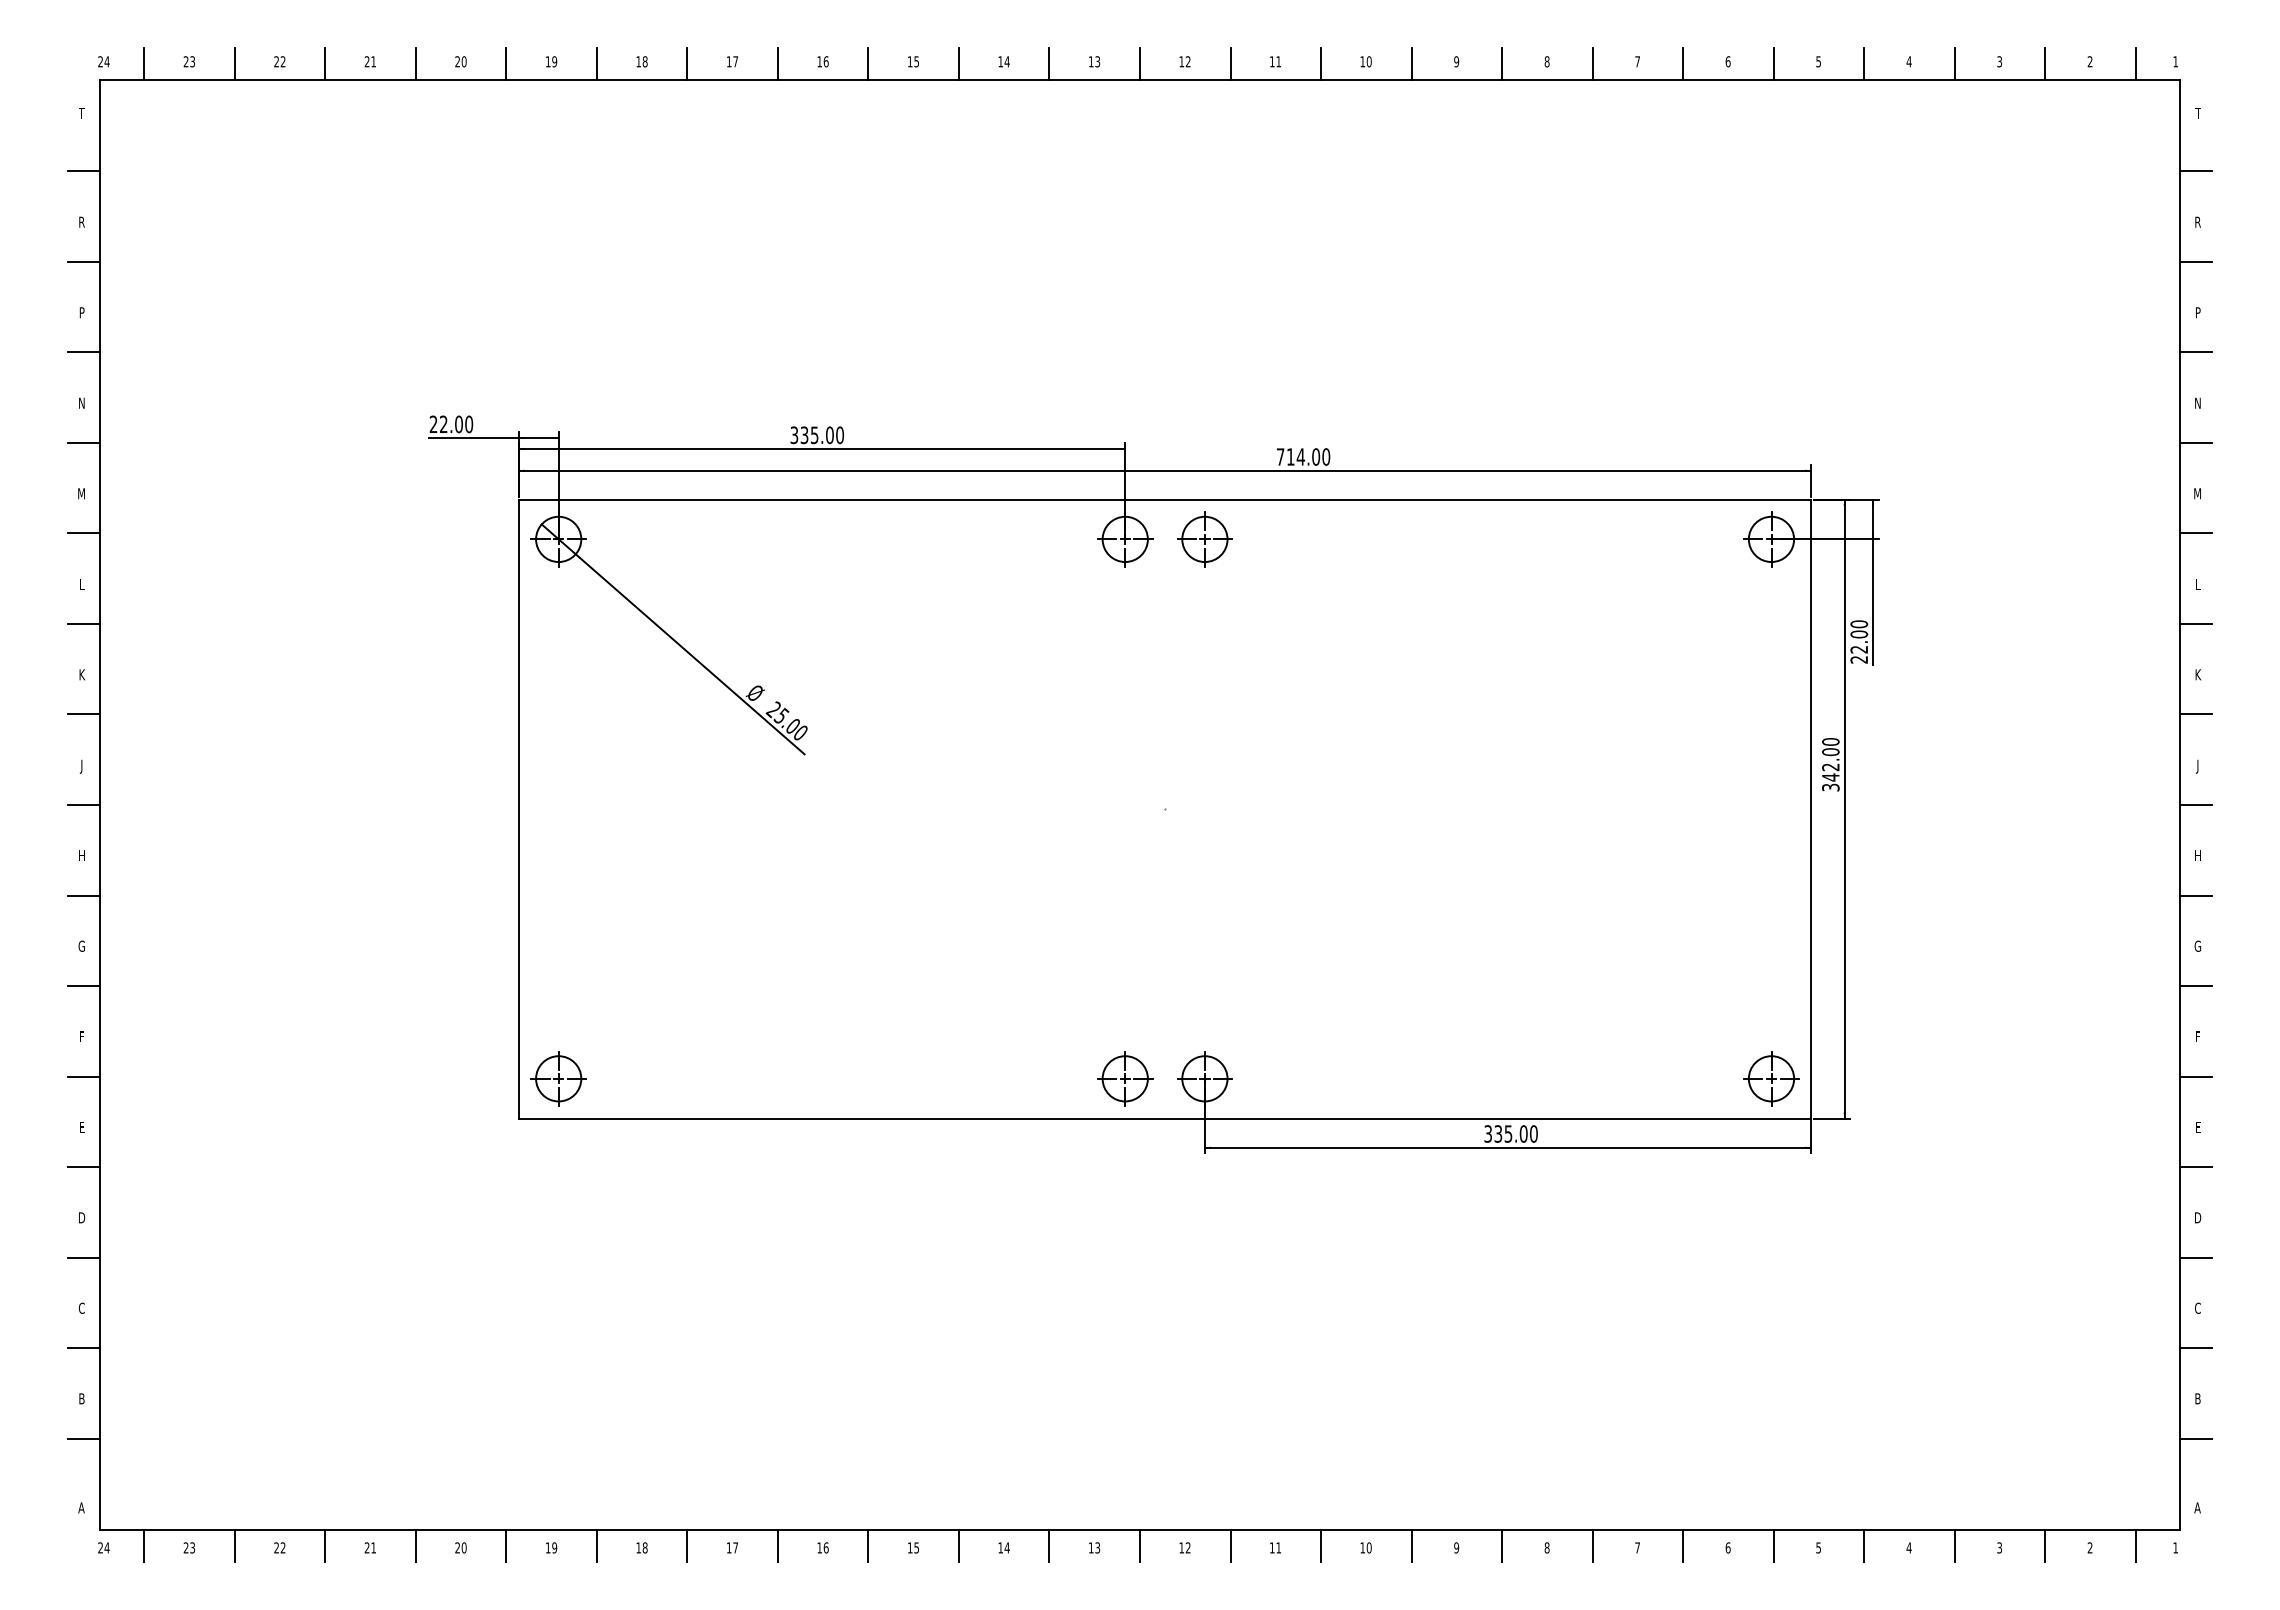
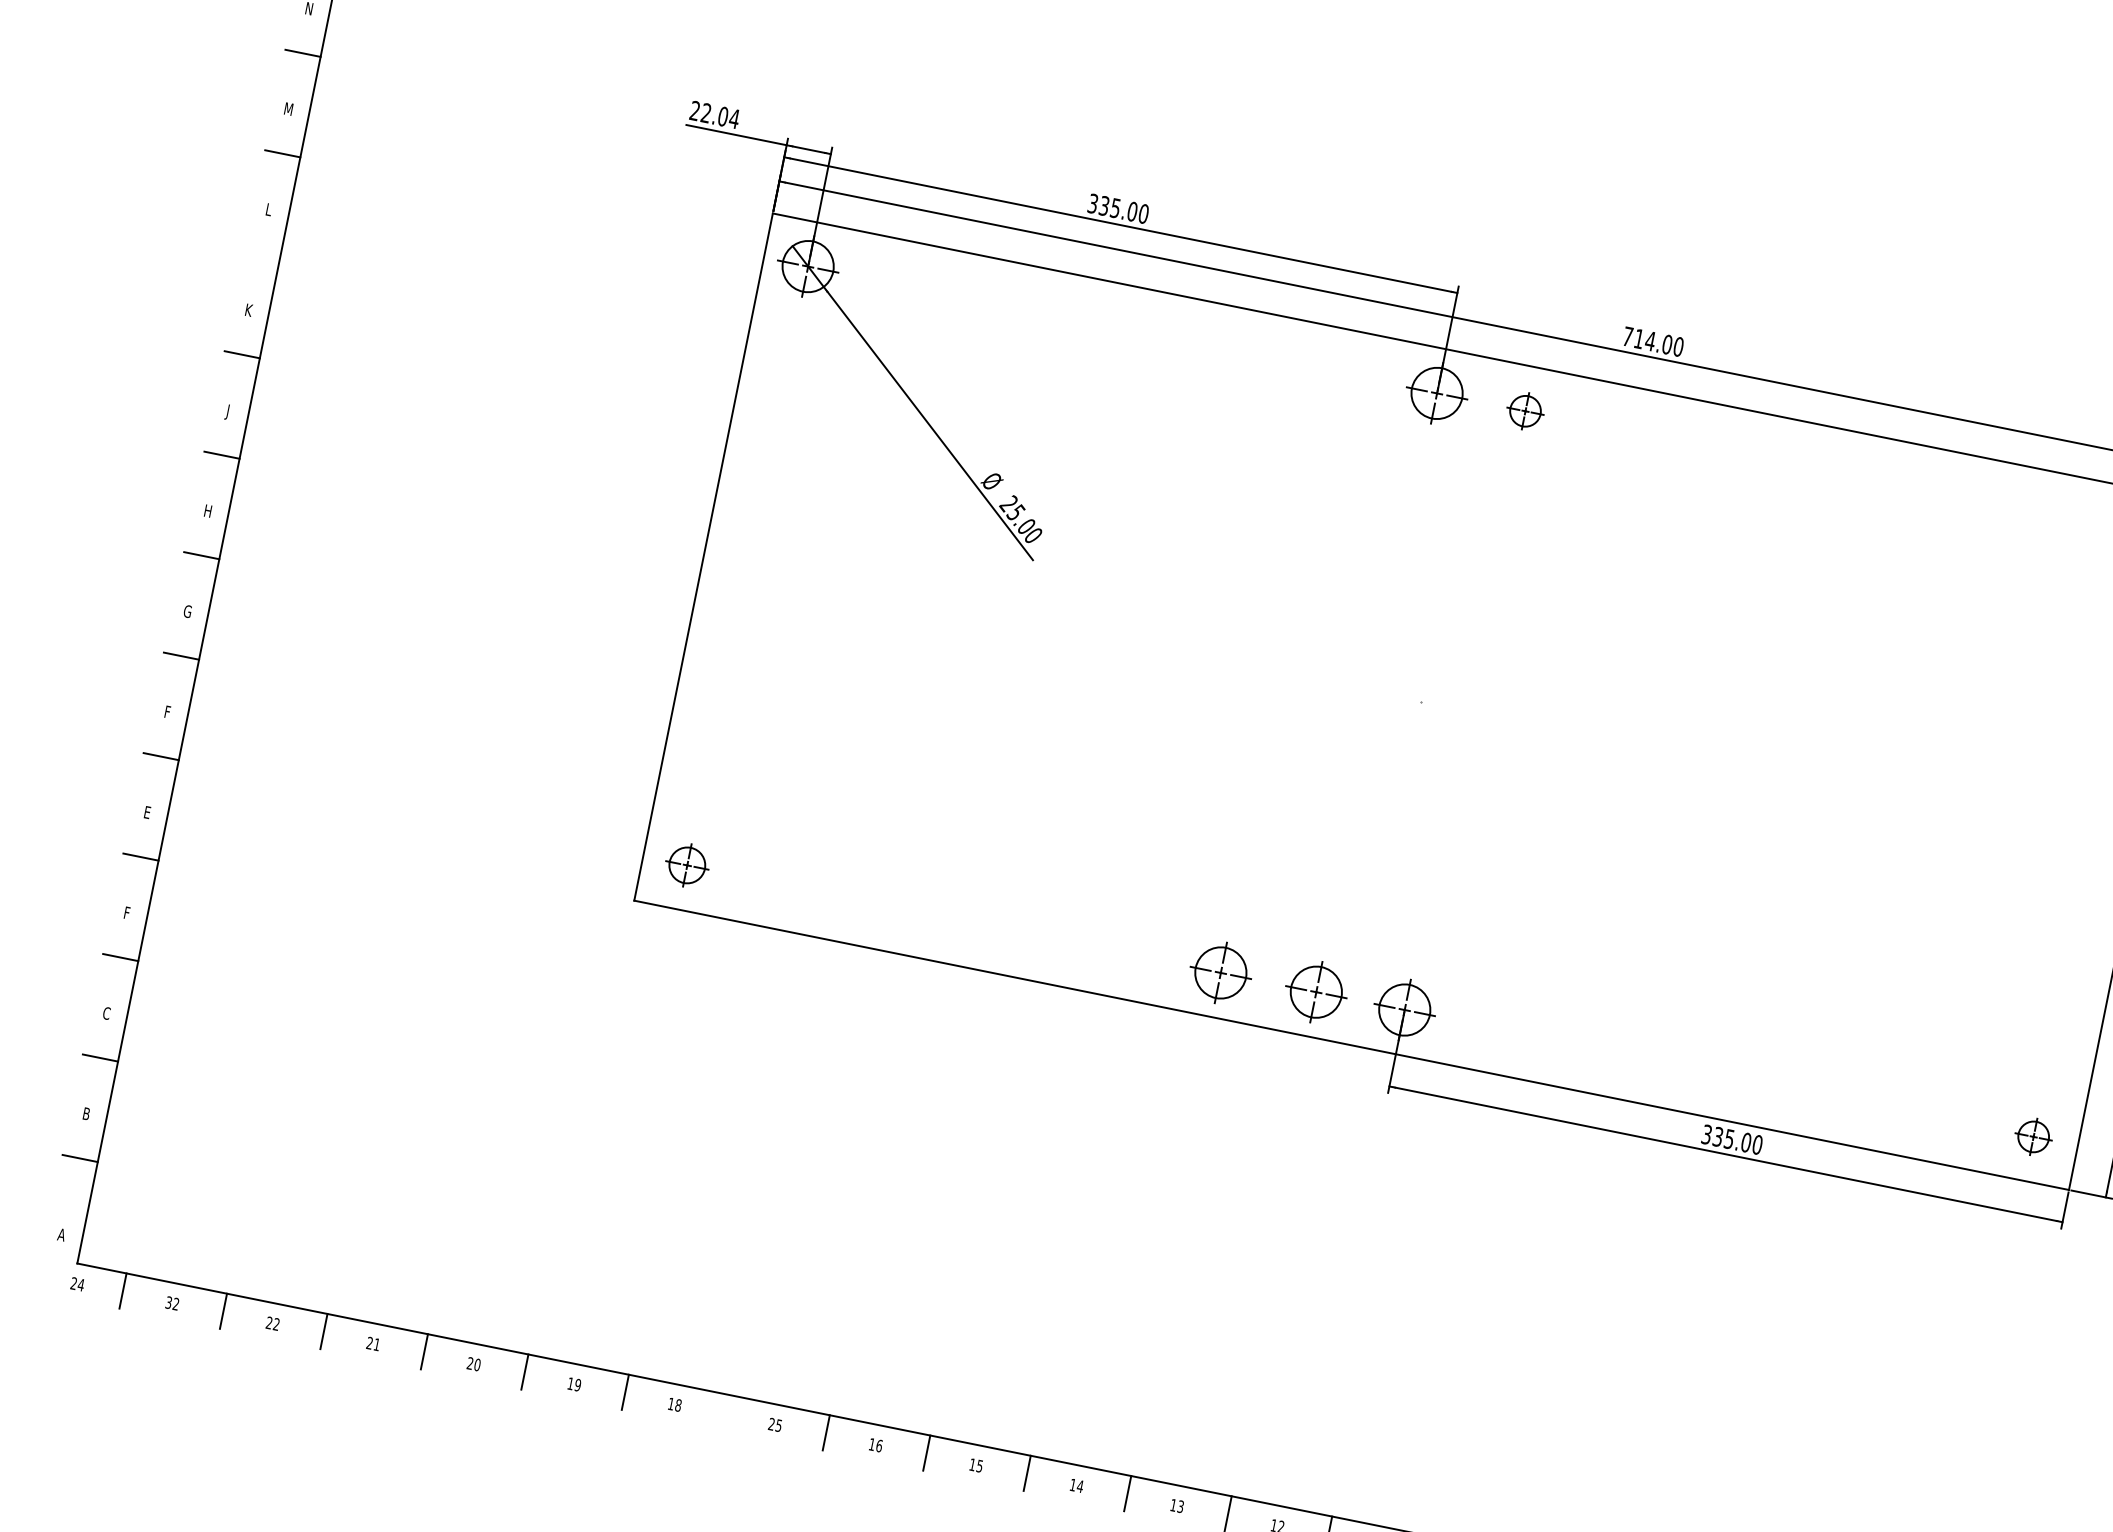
text: (468, 424) -> (733, 118), 22.00 -> 22.04
part: (1204, 539) -> (1525, 411), size x0.6
line: (84, 623) -> (262, 253), removed
part: (558, 1078) -> (687, 864), size x0.7
part: (1039, 1078) -> (1221, 972), added
part: (1771, 1078) -> (2033, 1136), size x0.6
text: (82, 1217) -> (127, 912), D -> F
line: (687, 1545) -> (725, 1412), removed
text: (731, 1547) -> (774, 1424), 17 -> 25
text: (189, 1548) -> (172, 1304), 23 -> 32

